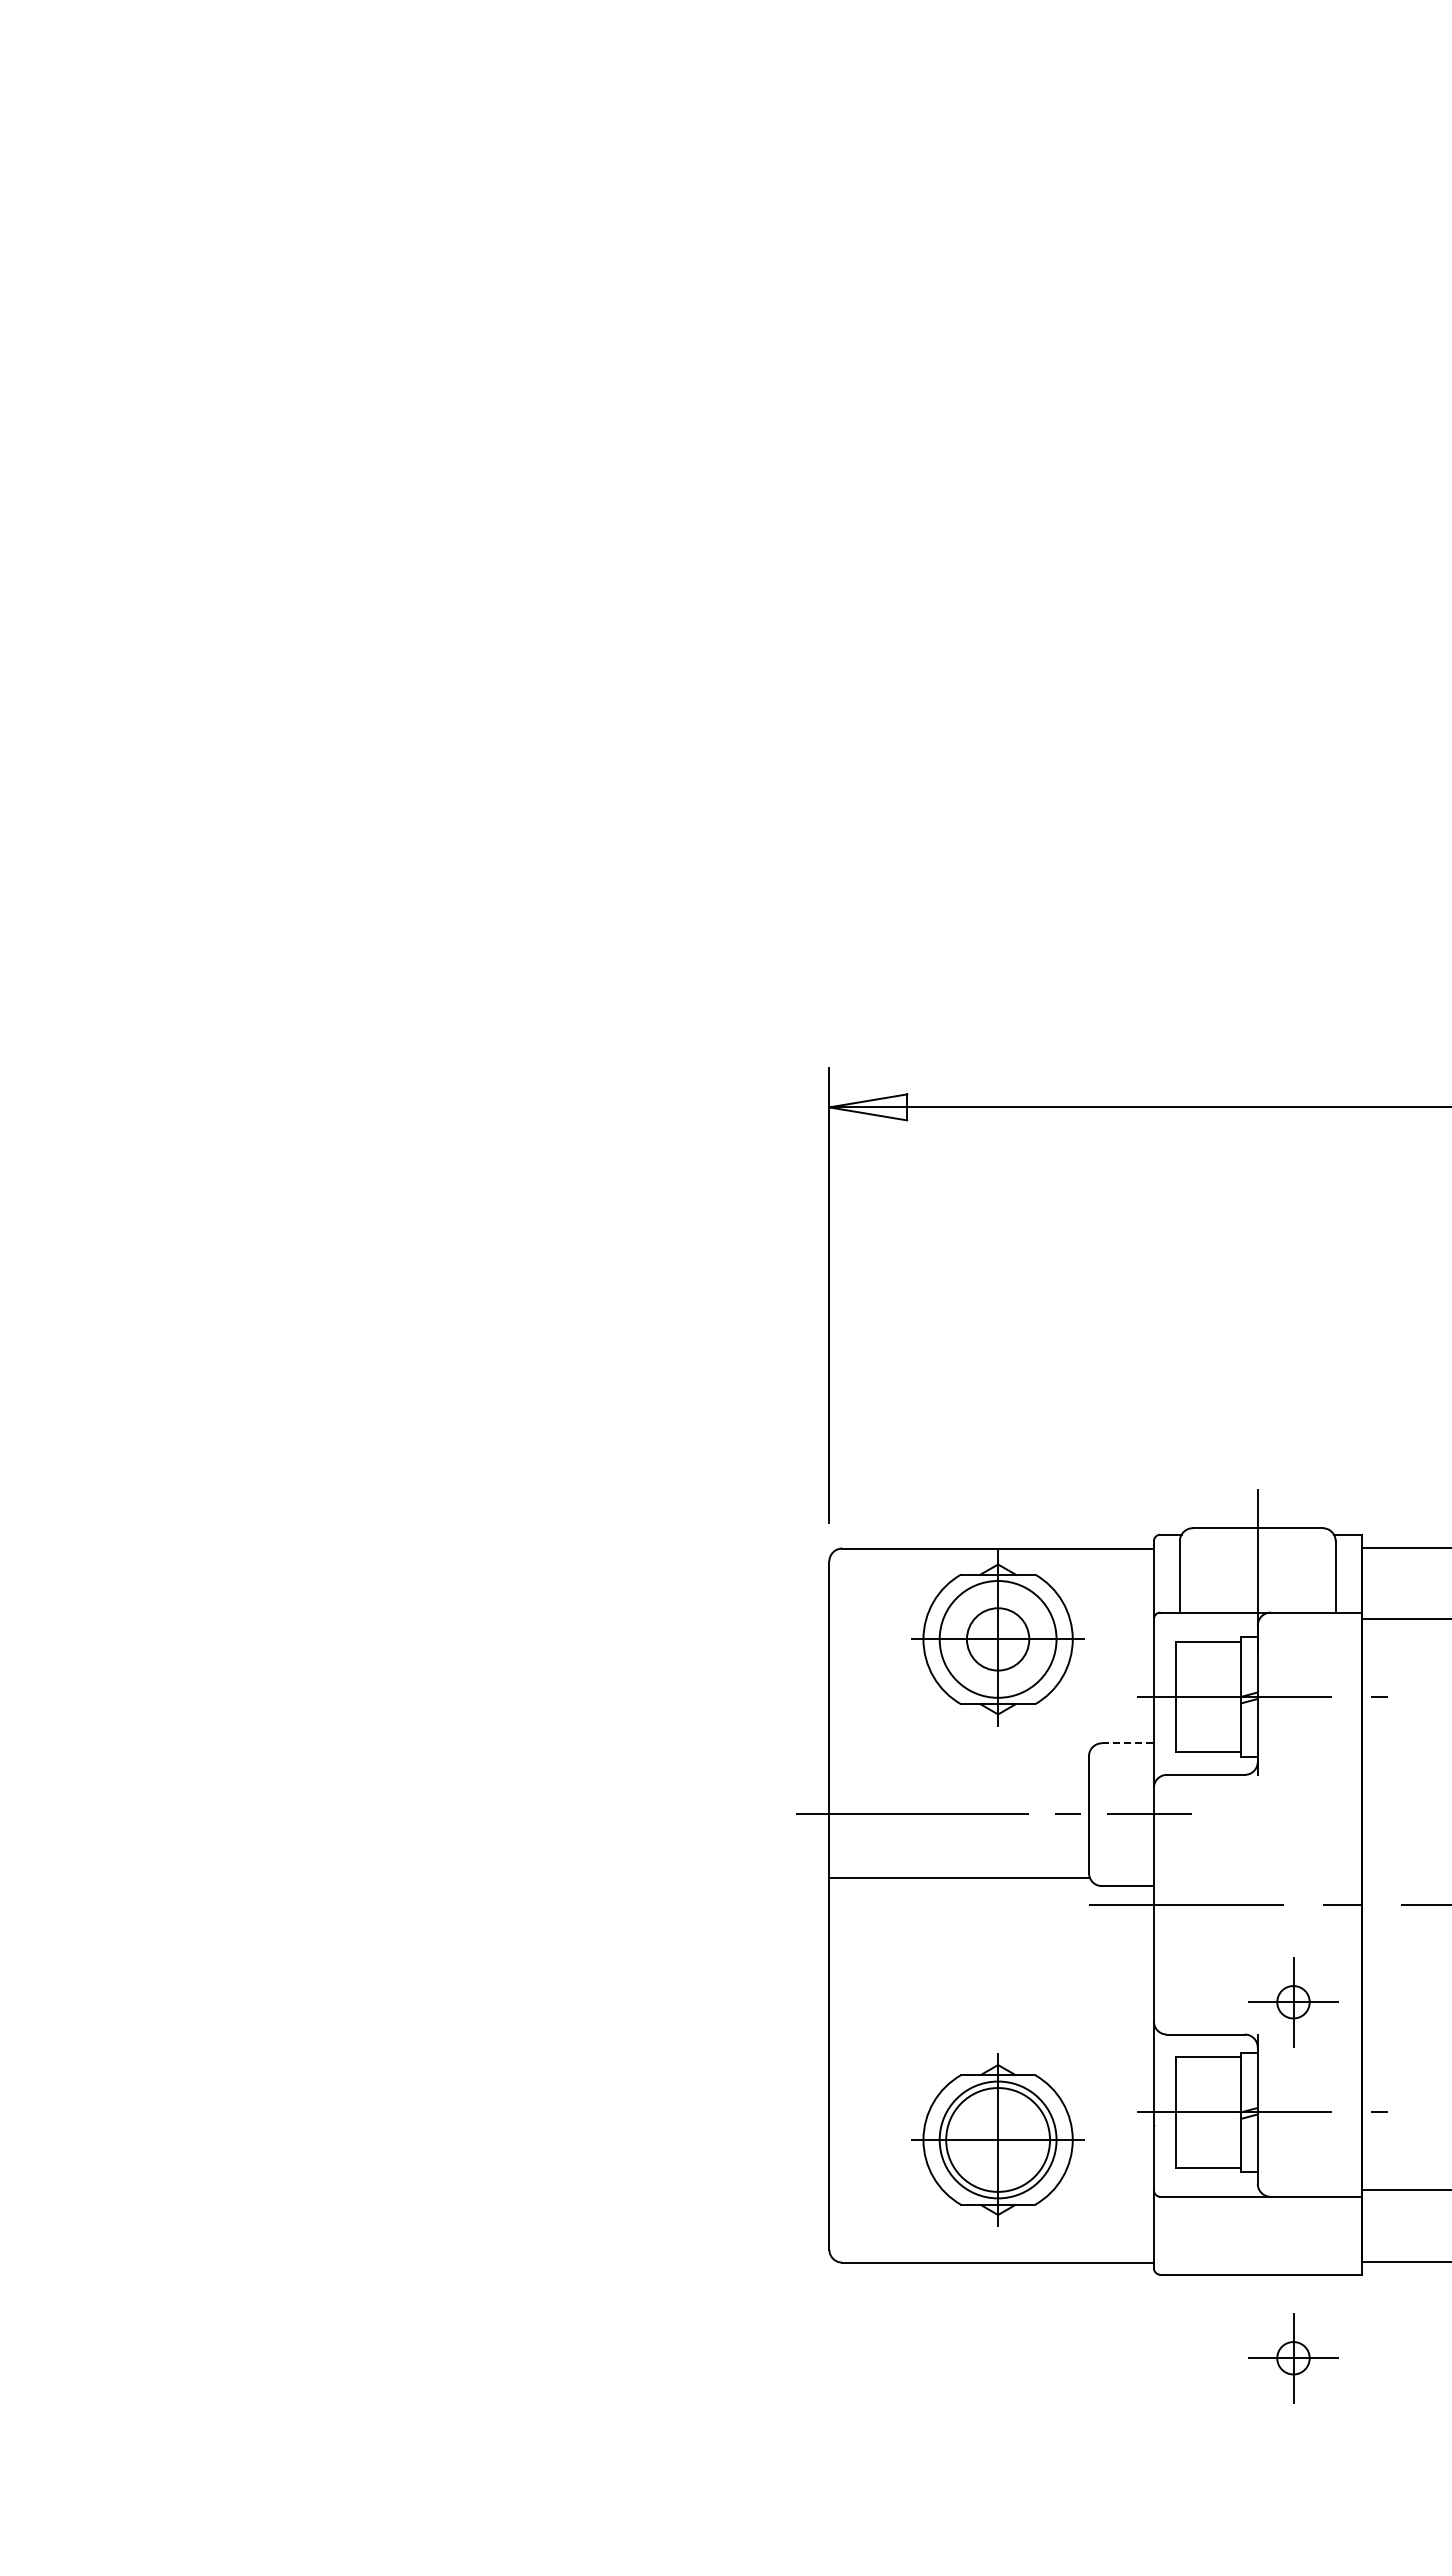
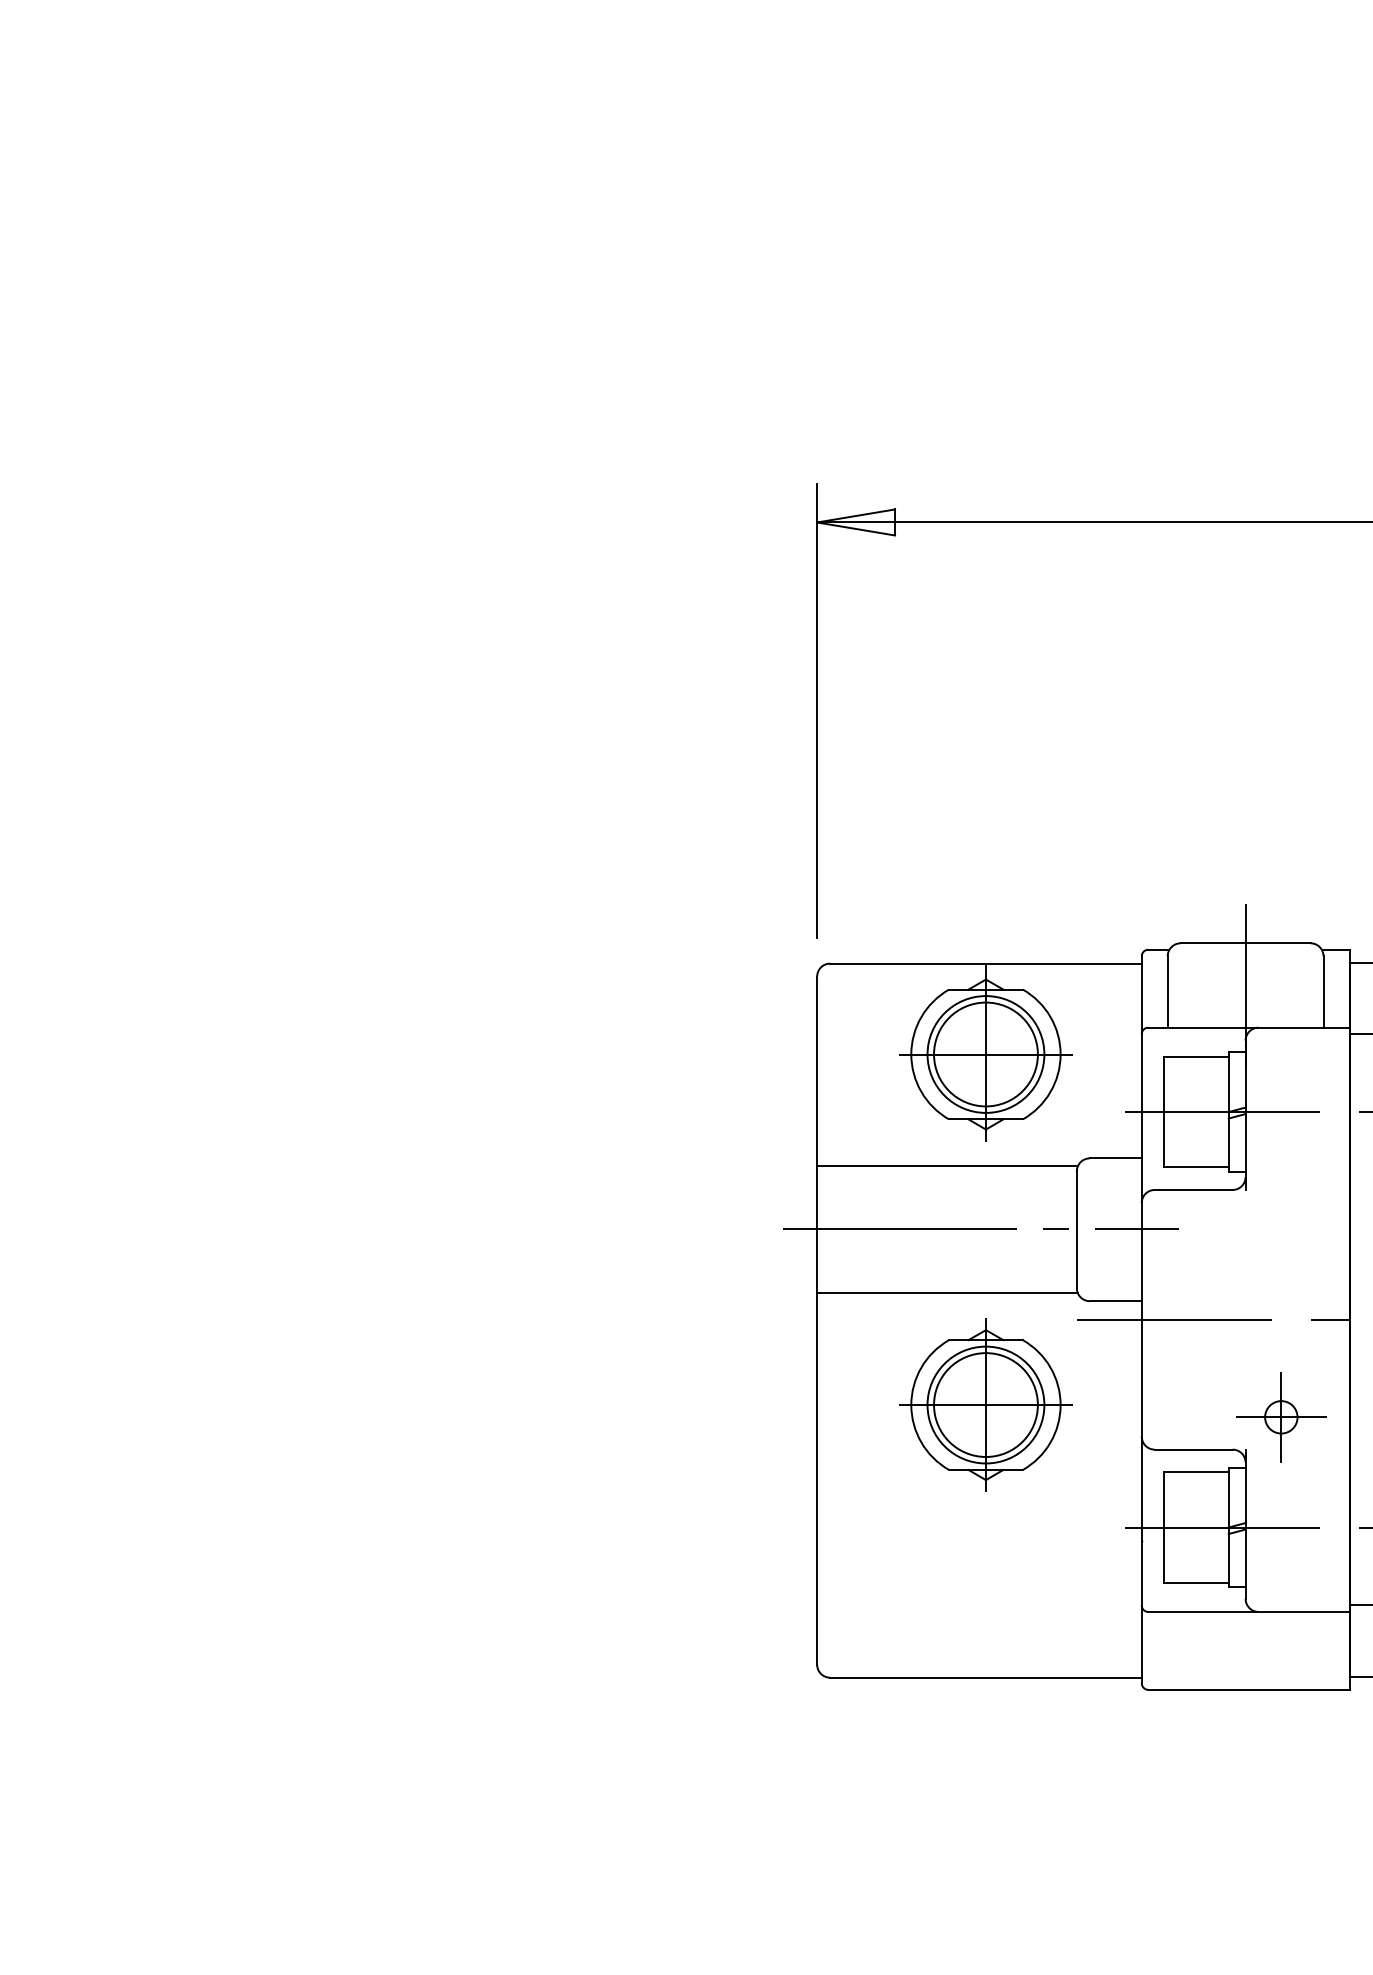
circle: (998, 1639) -> (986, 1054), size x1.67
line: (1127, 1743) -> (1115, 1158), dashed -> solid
line: (959, 1751) -> (947, 1166), added
part: (997, 2139) -> (985, 1404), moved
part: (1293, 2358) -> (1281, 1773), removed

